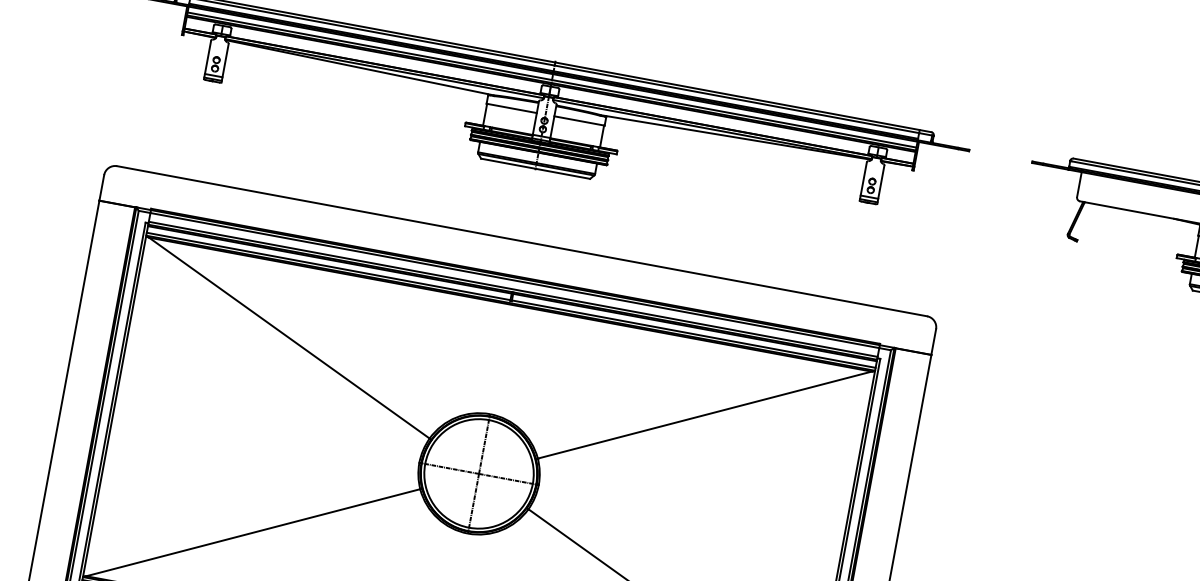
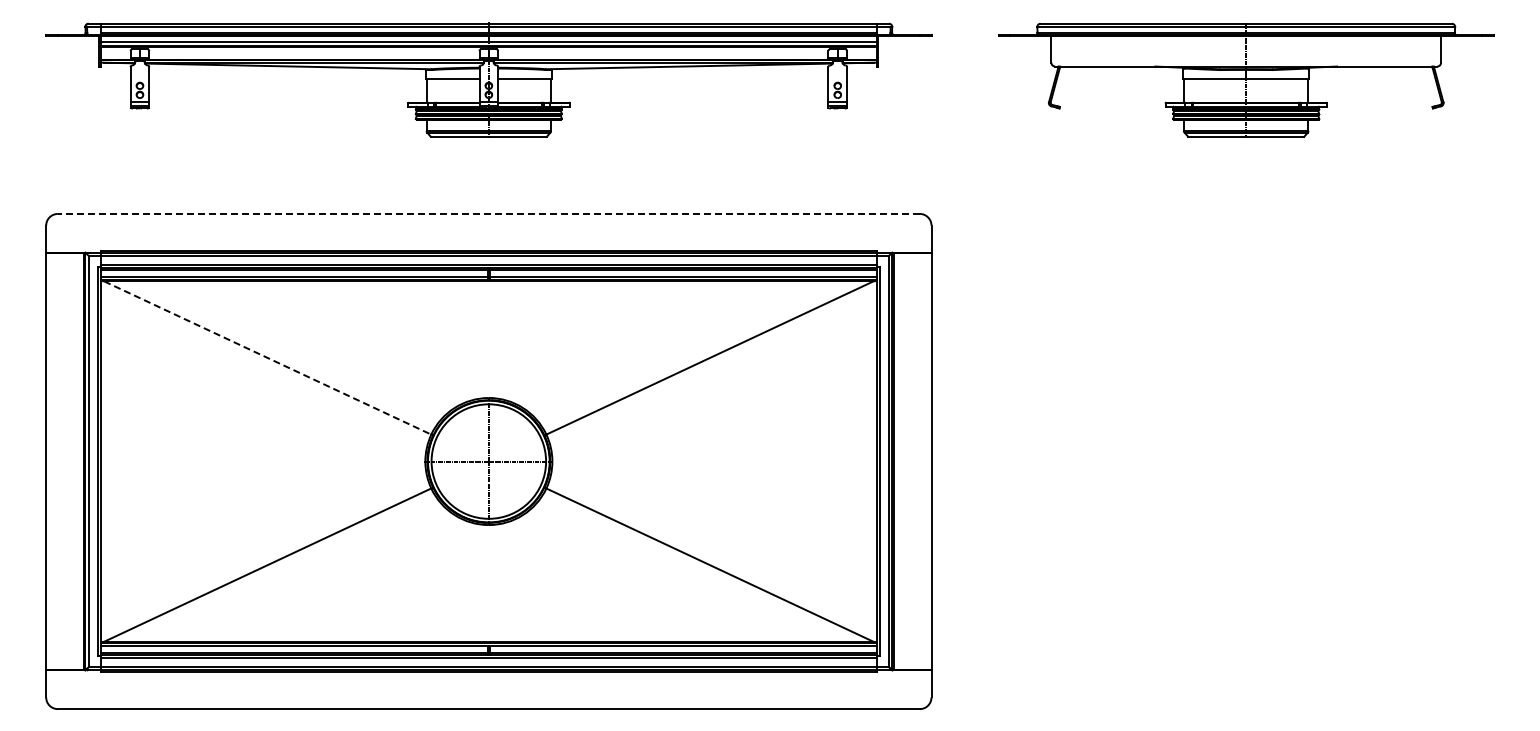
line: (521, 240) -> (488, 213), solid -> dashed
line: (289, 337) -> (267, 357), solid -> dashed

